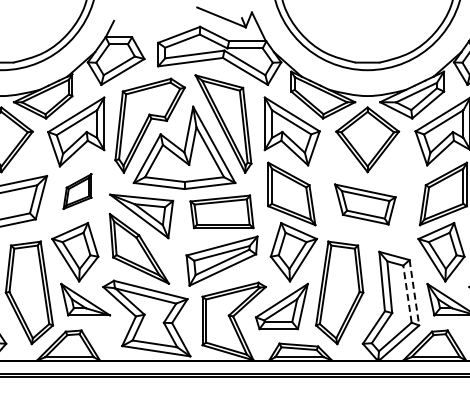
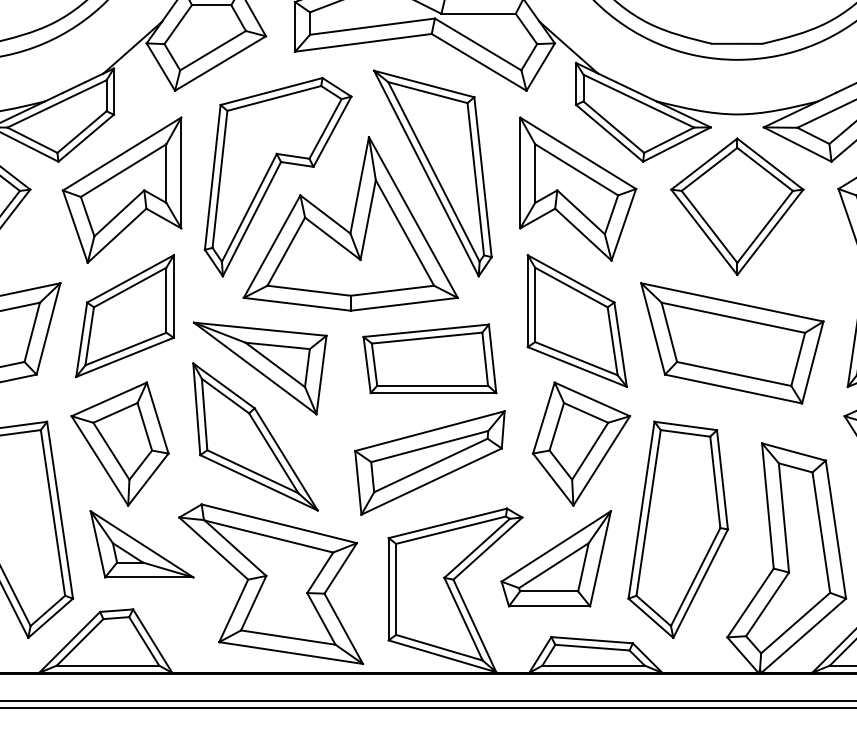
part: (77, 191) -> (124, 315), size x1.67
part: (365, 204) -> (732, 343), size x1.43
line: (414, 293) -> (836, 531), dashed -> solid
line: (407, 294) -> (821, 533), dashed -> solid

